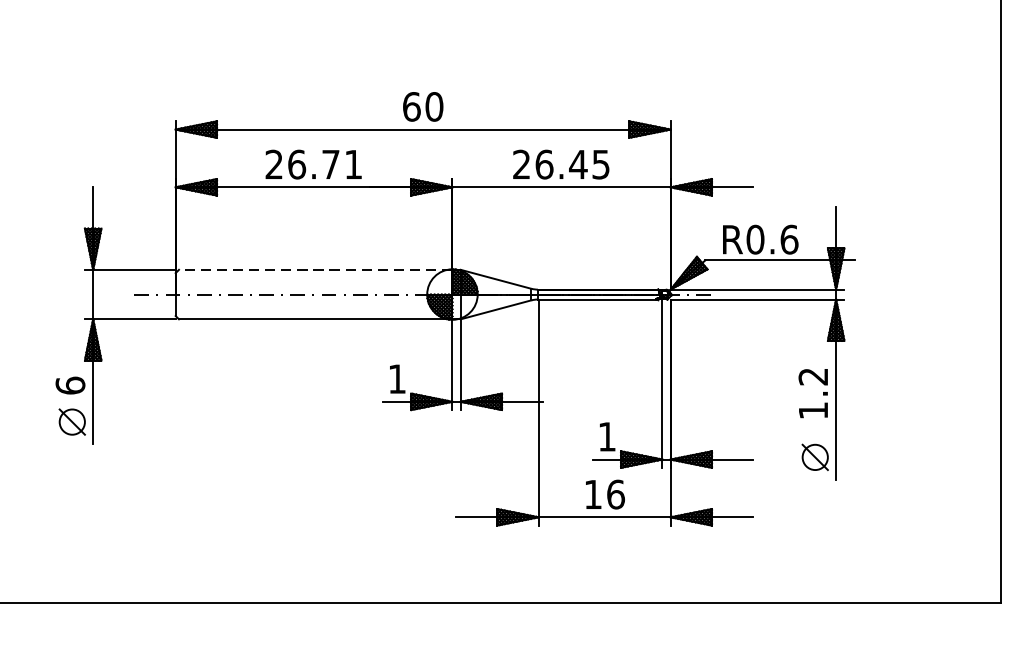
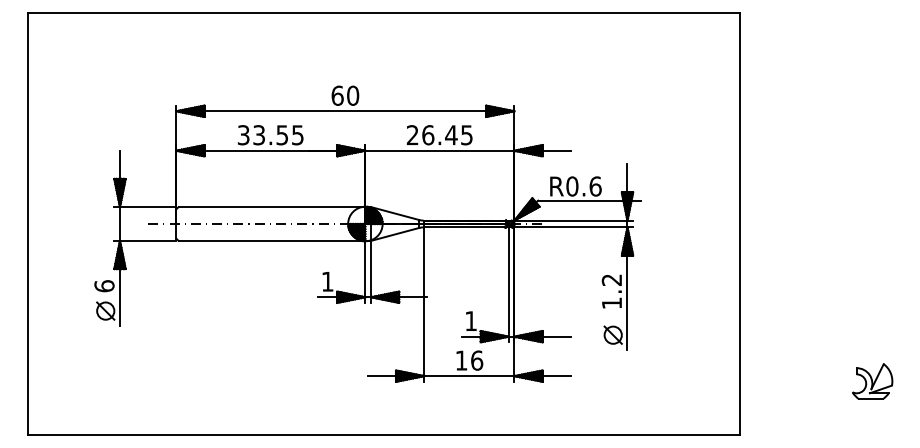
text: (313, 165) -> (270, 135), 26.71 -> 33.55
line: (314, 270) -> (271, 207), dashed -> solid

